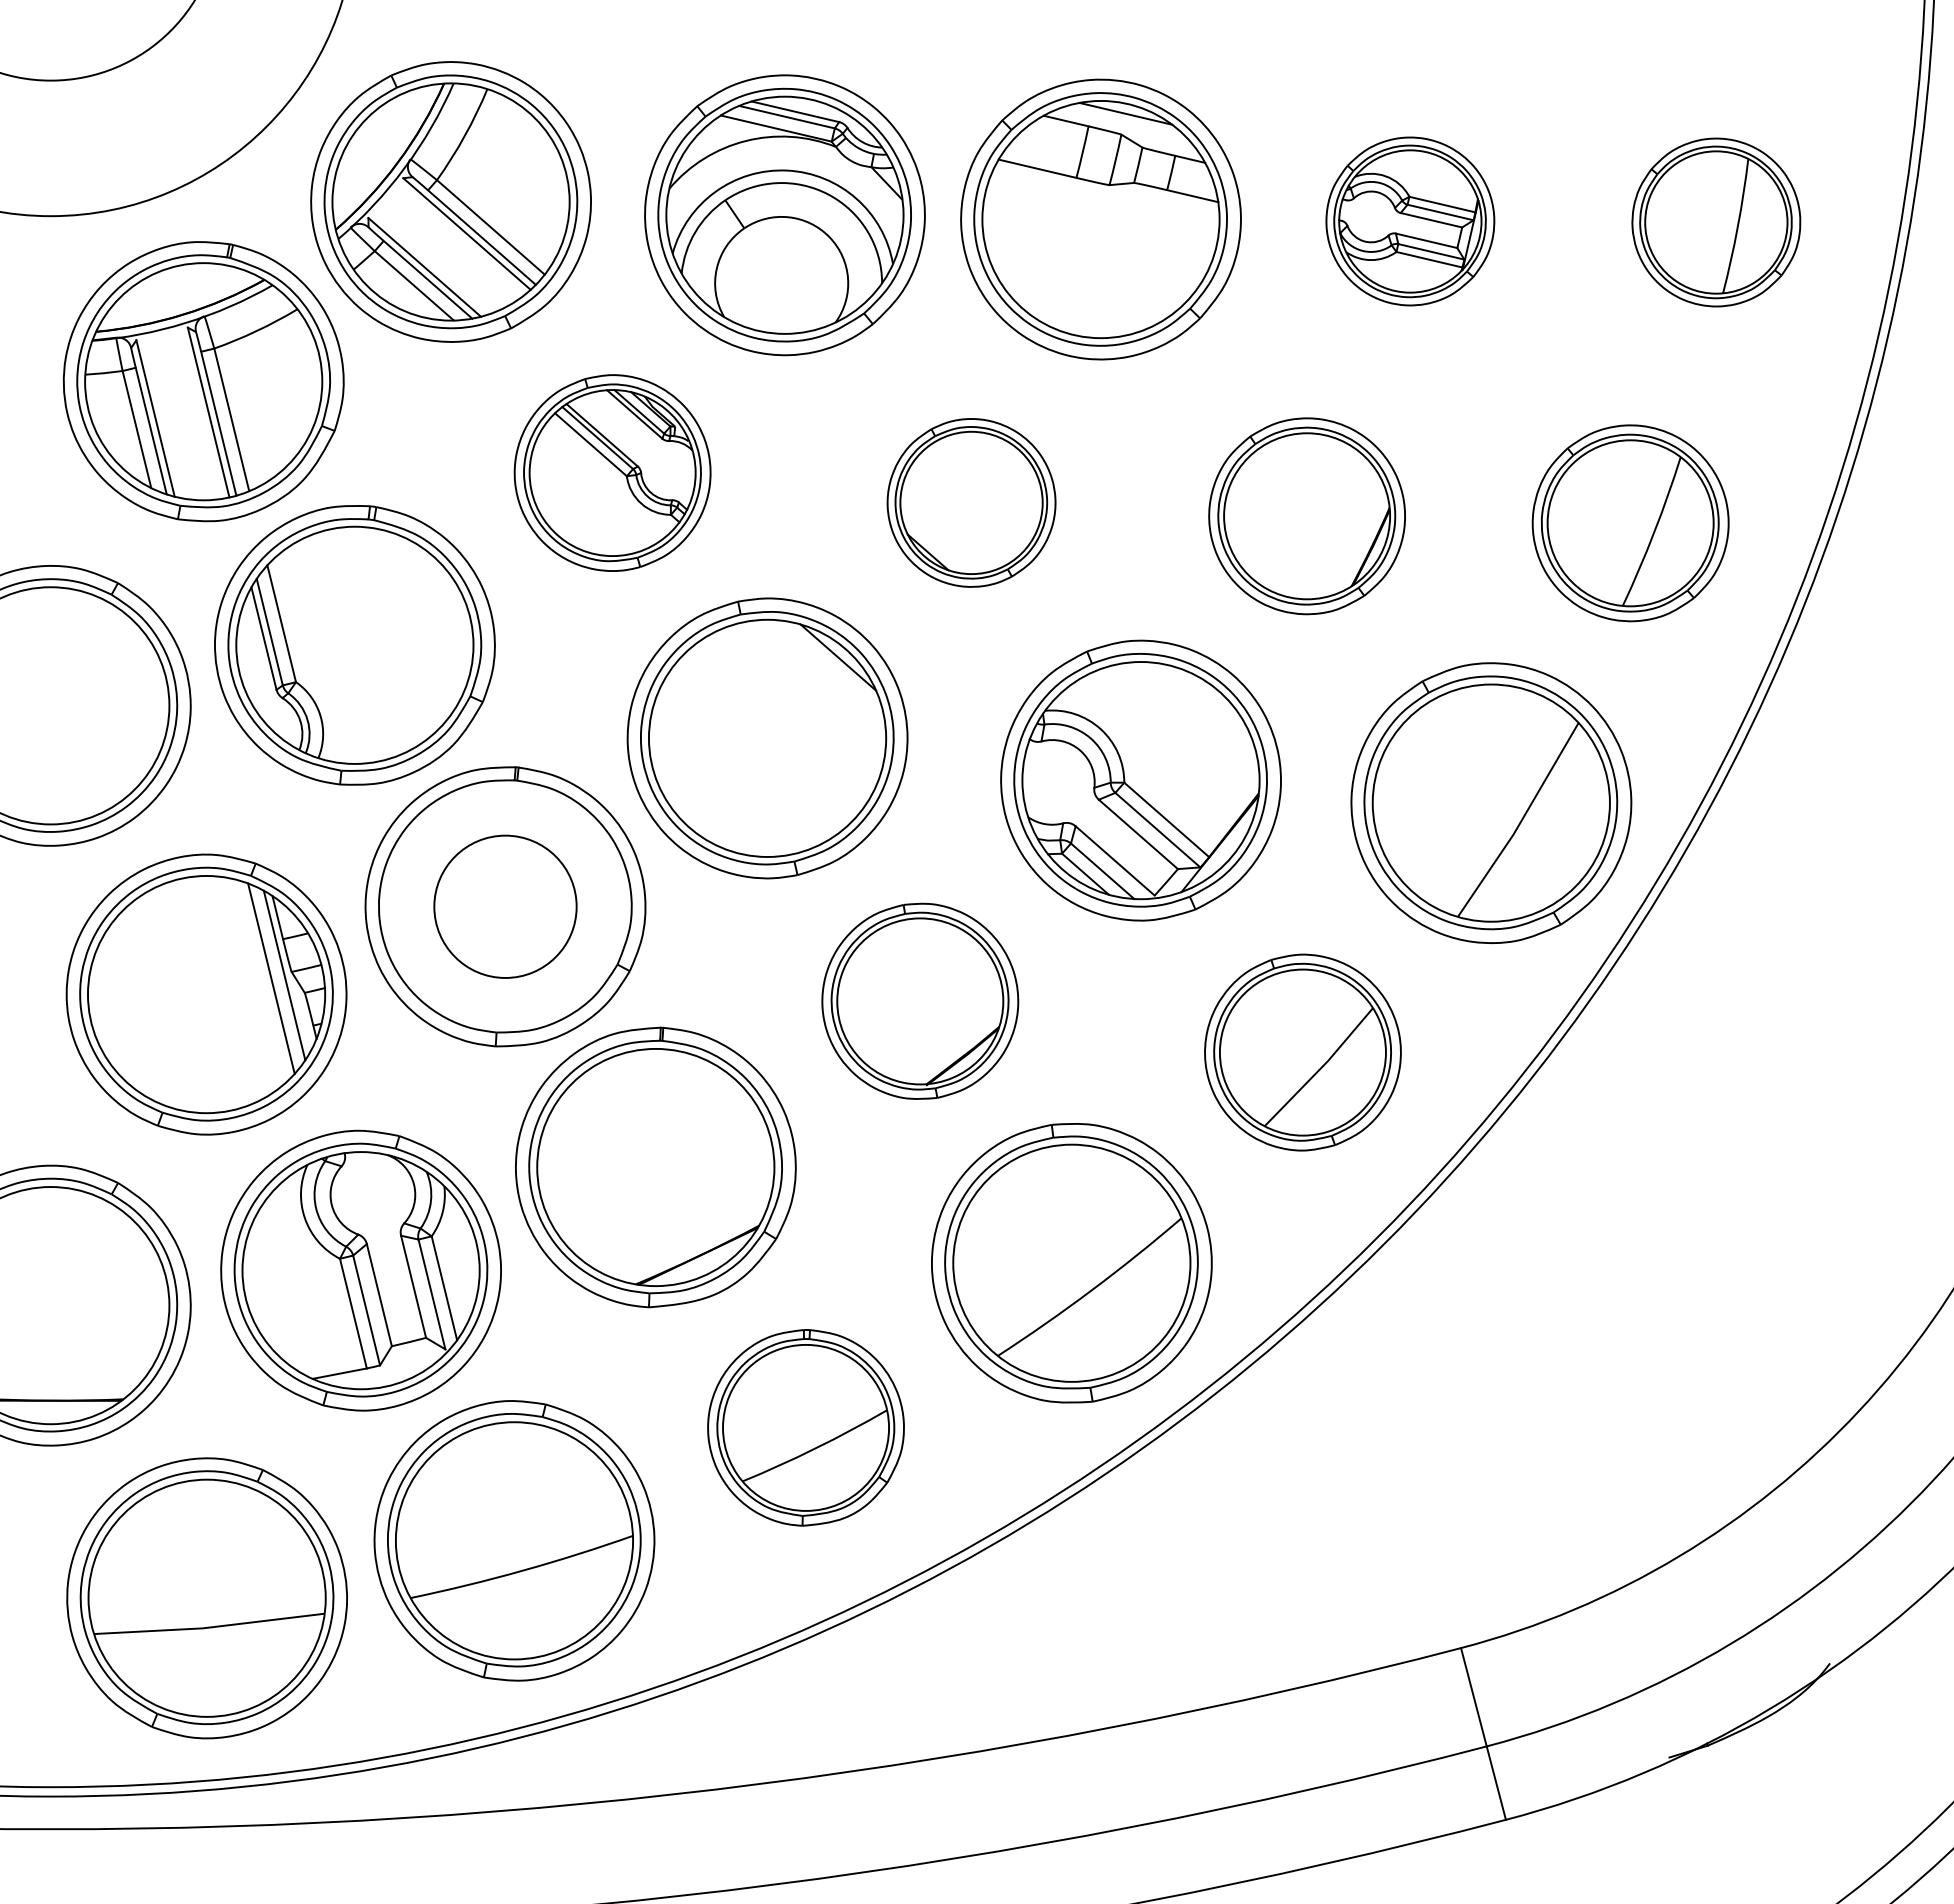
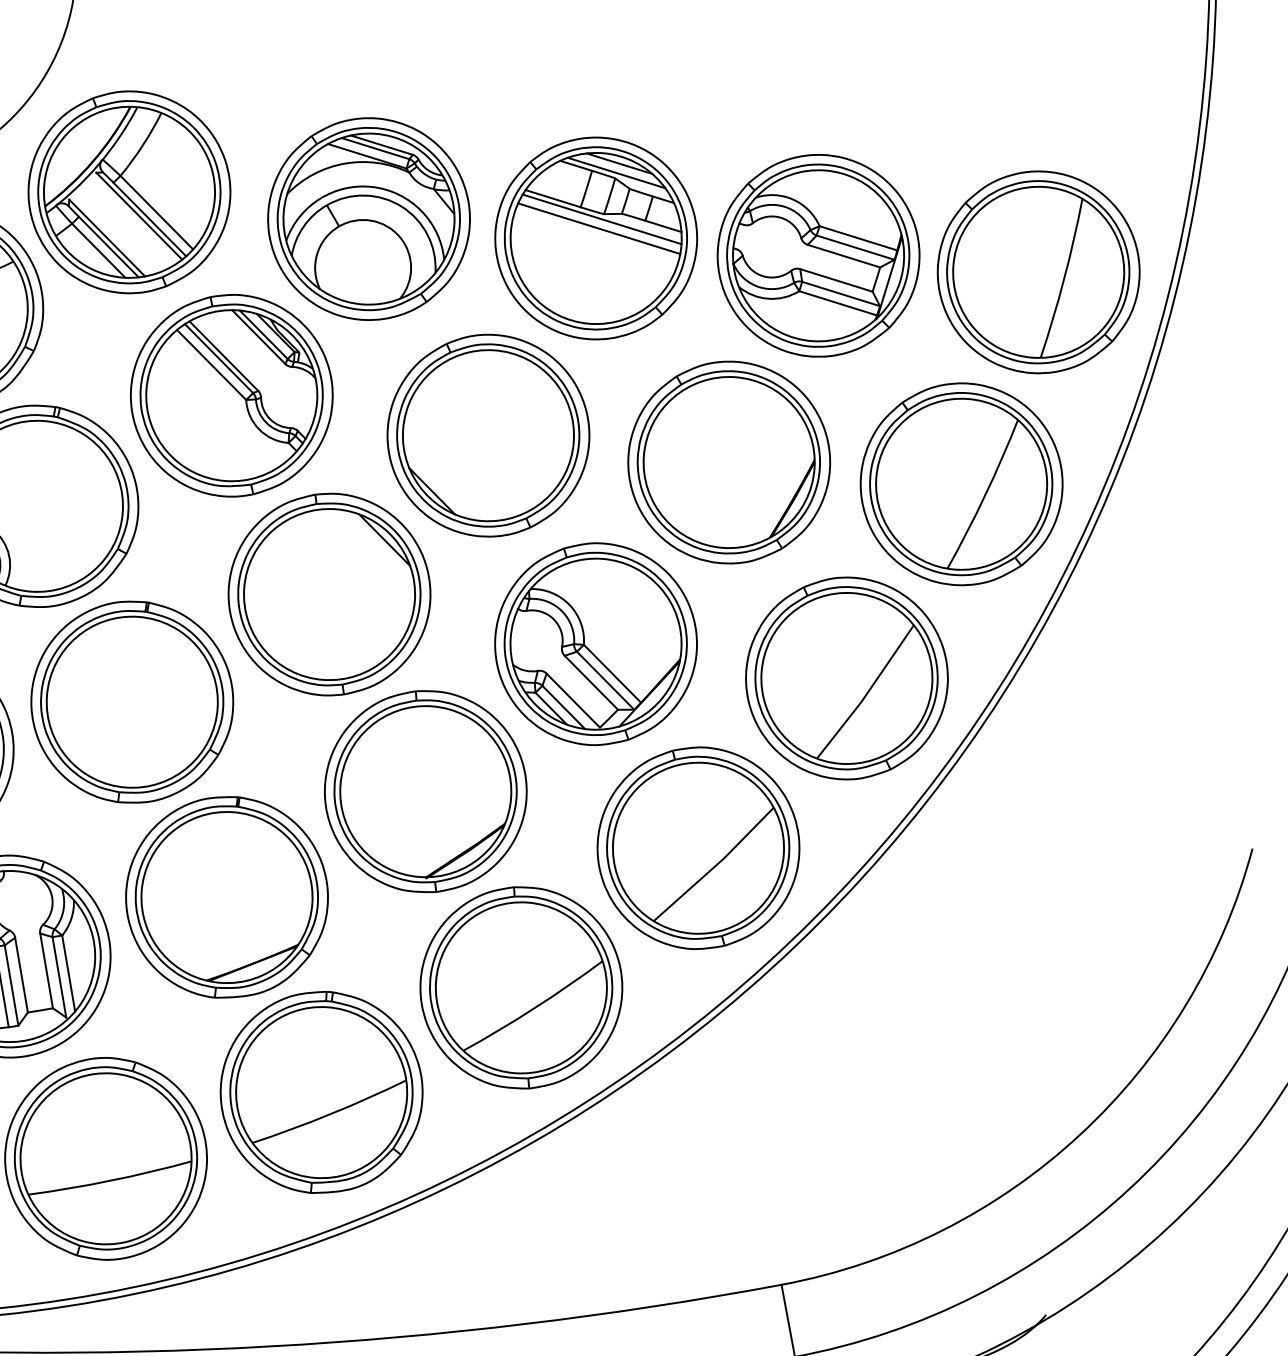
line: (1122, 126) -> (616, 172), added
line: (1107, 192) -> (602, 219), added
line: (1103, 205) -> (598, 228), added
part: (1410, 221) -> (818, 255), size x1.67
part: (1716, 222) -> (1038, 272), size x1.67
part: (612, 472) -> (231, 395), size x1.43
part: (971, 502) -> (488, 435), size x1.67
part: (1306, 516) -> (728, 462), size x1.43
part: (1630, 523) -> (961, 484), size x1.43
circle: (505, 906) -> (132, 702), size x1.67
part: (920, 1001) -> (425, 791), size x1.43
part: (1302, 1052) -> (698, 848), size x1.43
part: (805, 1427) -> (321, 1092), size x1.43

